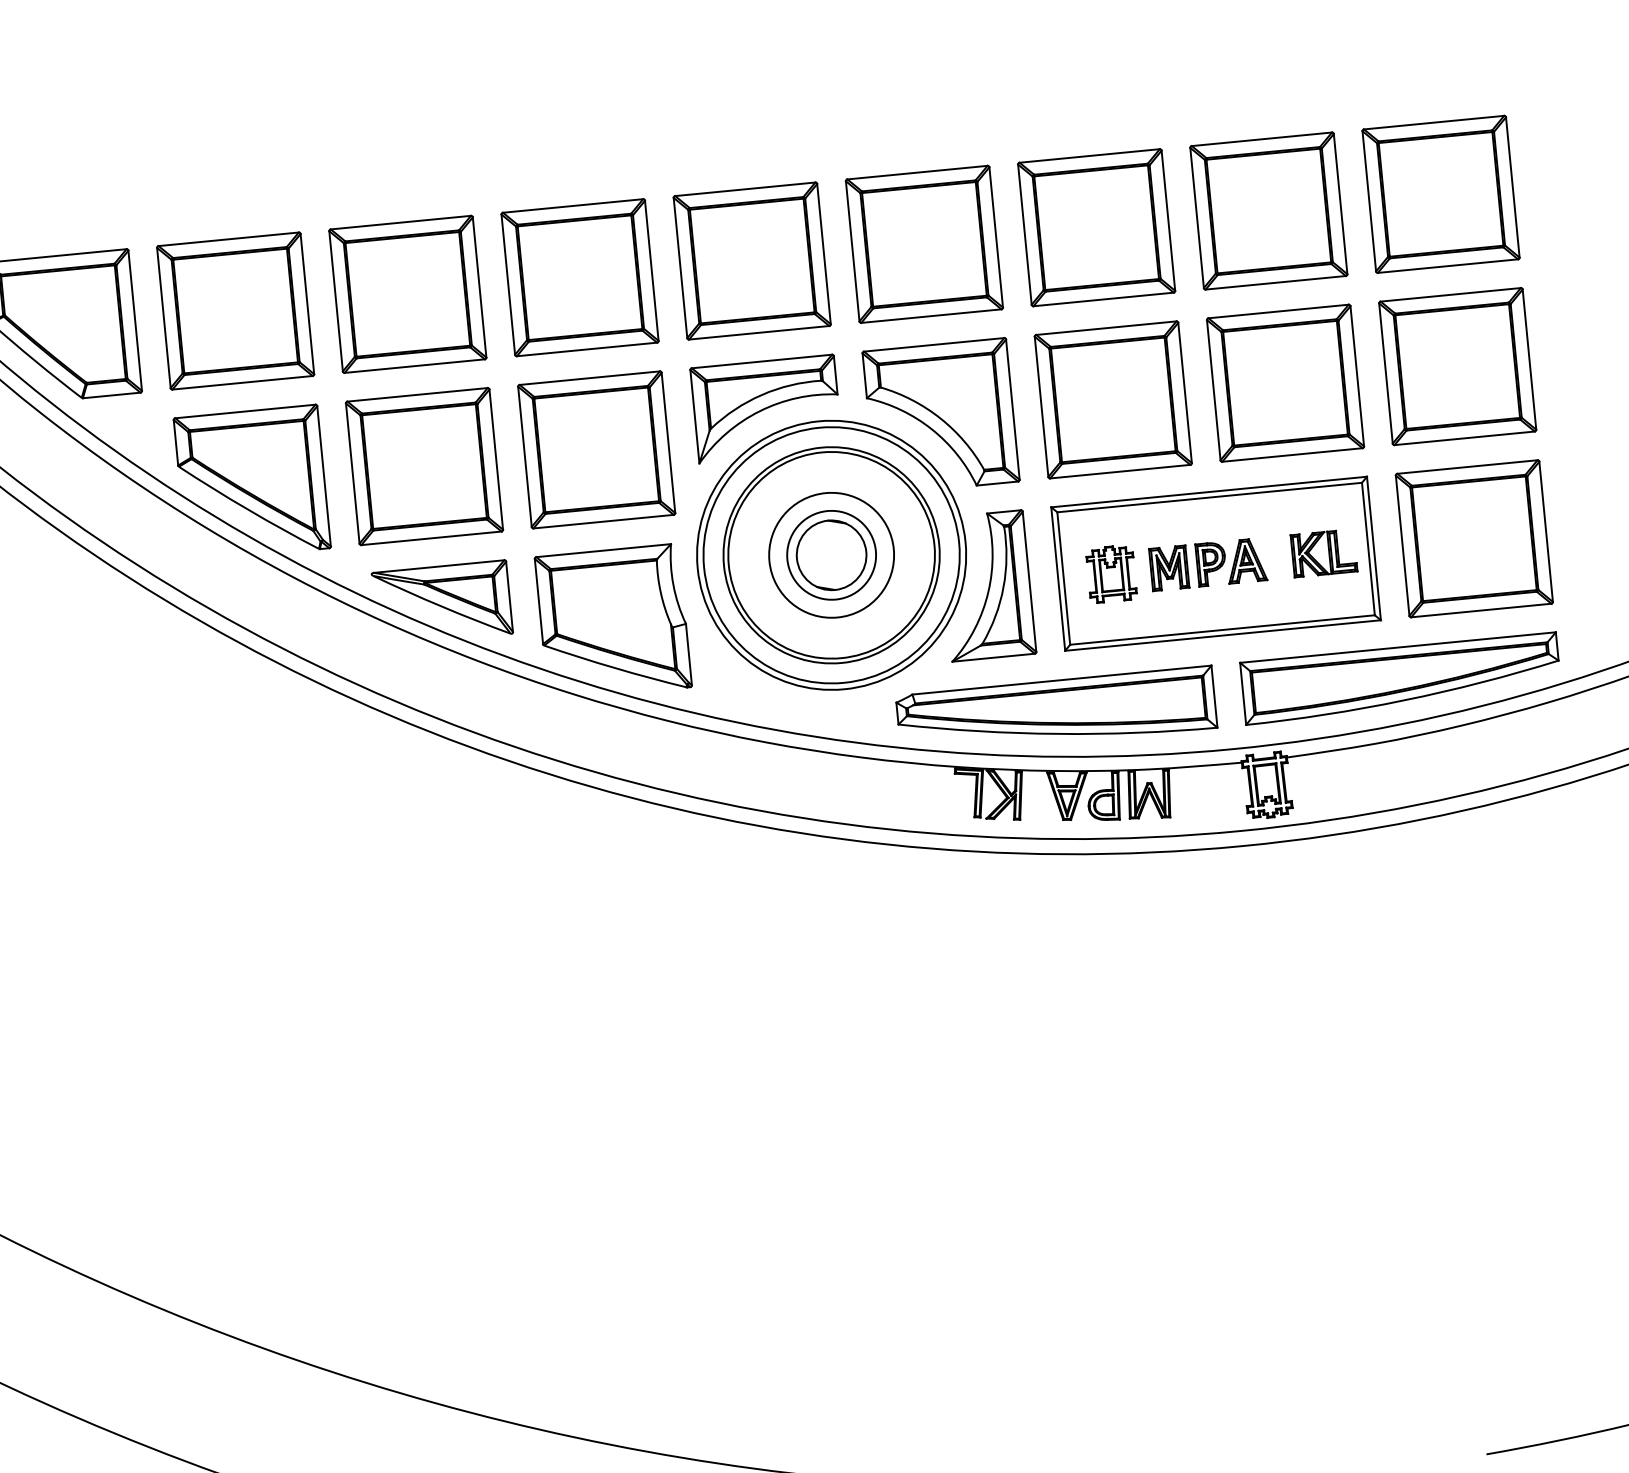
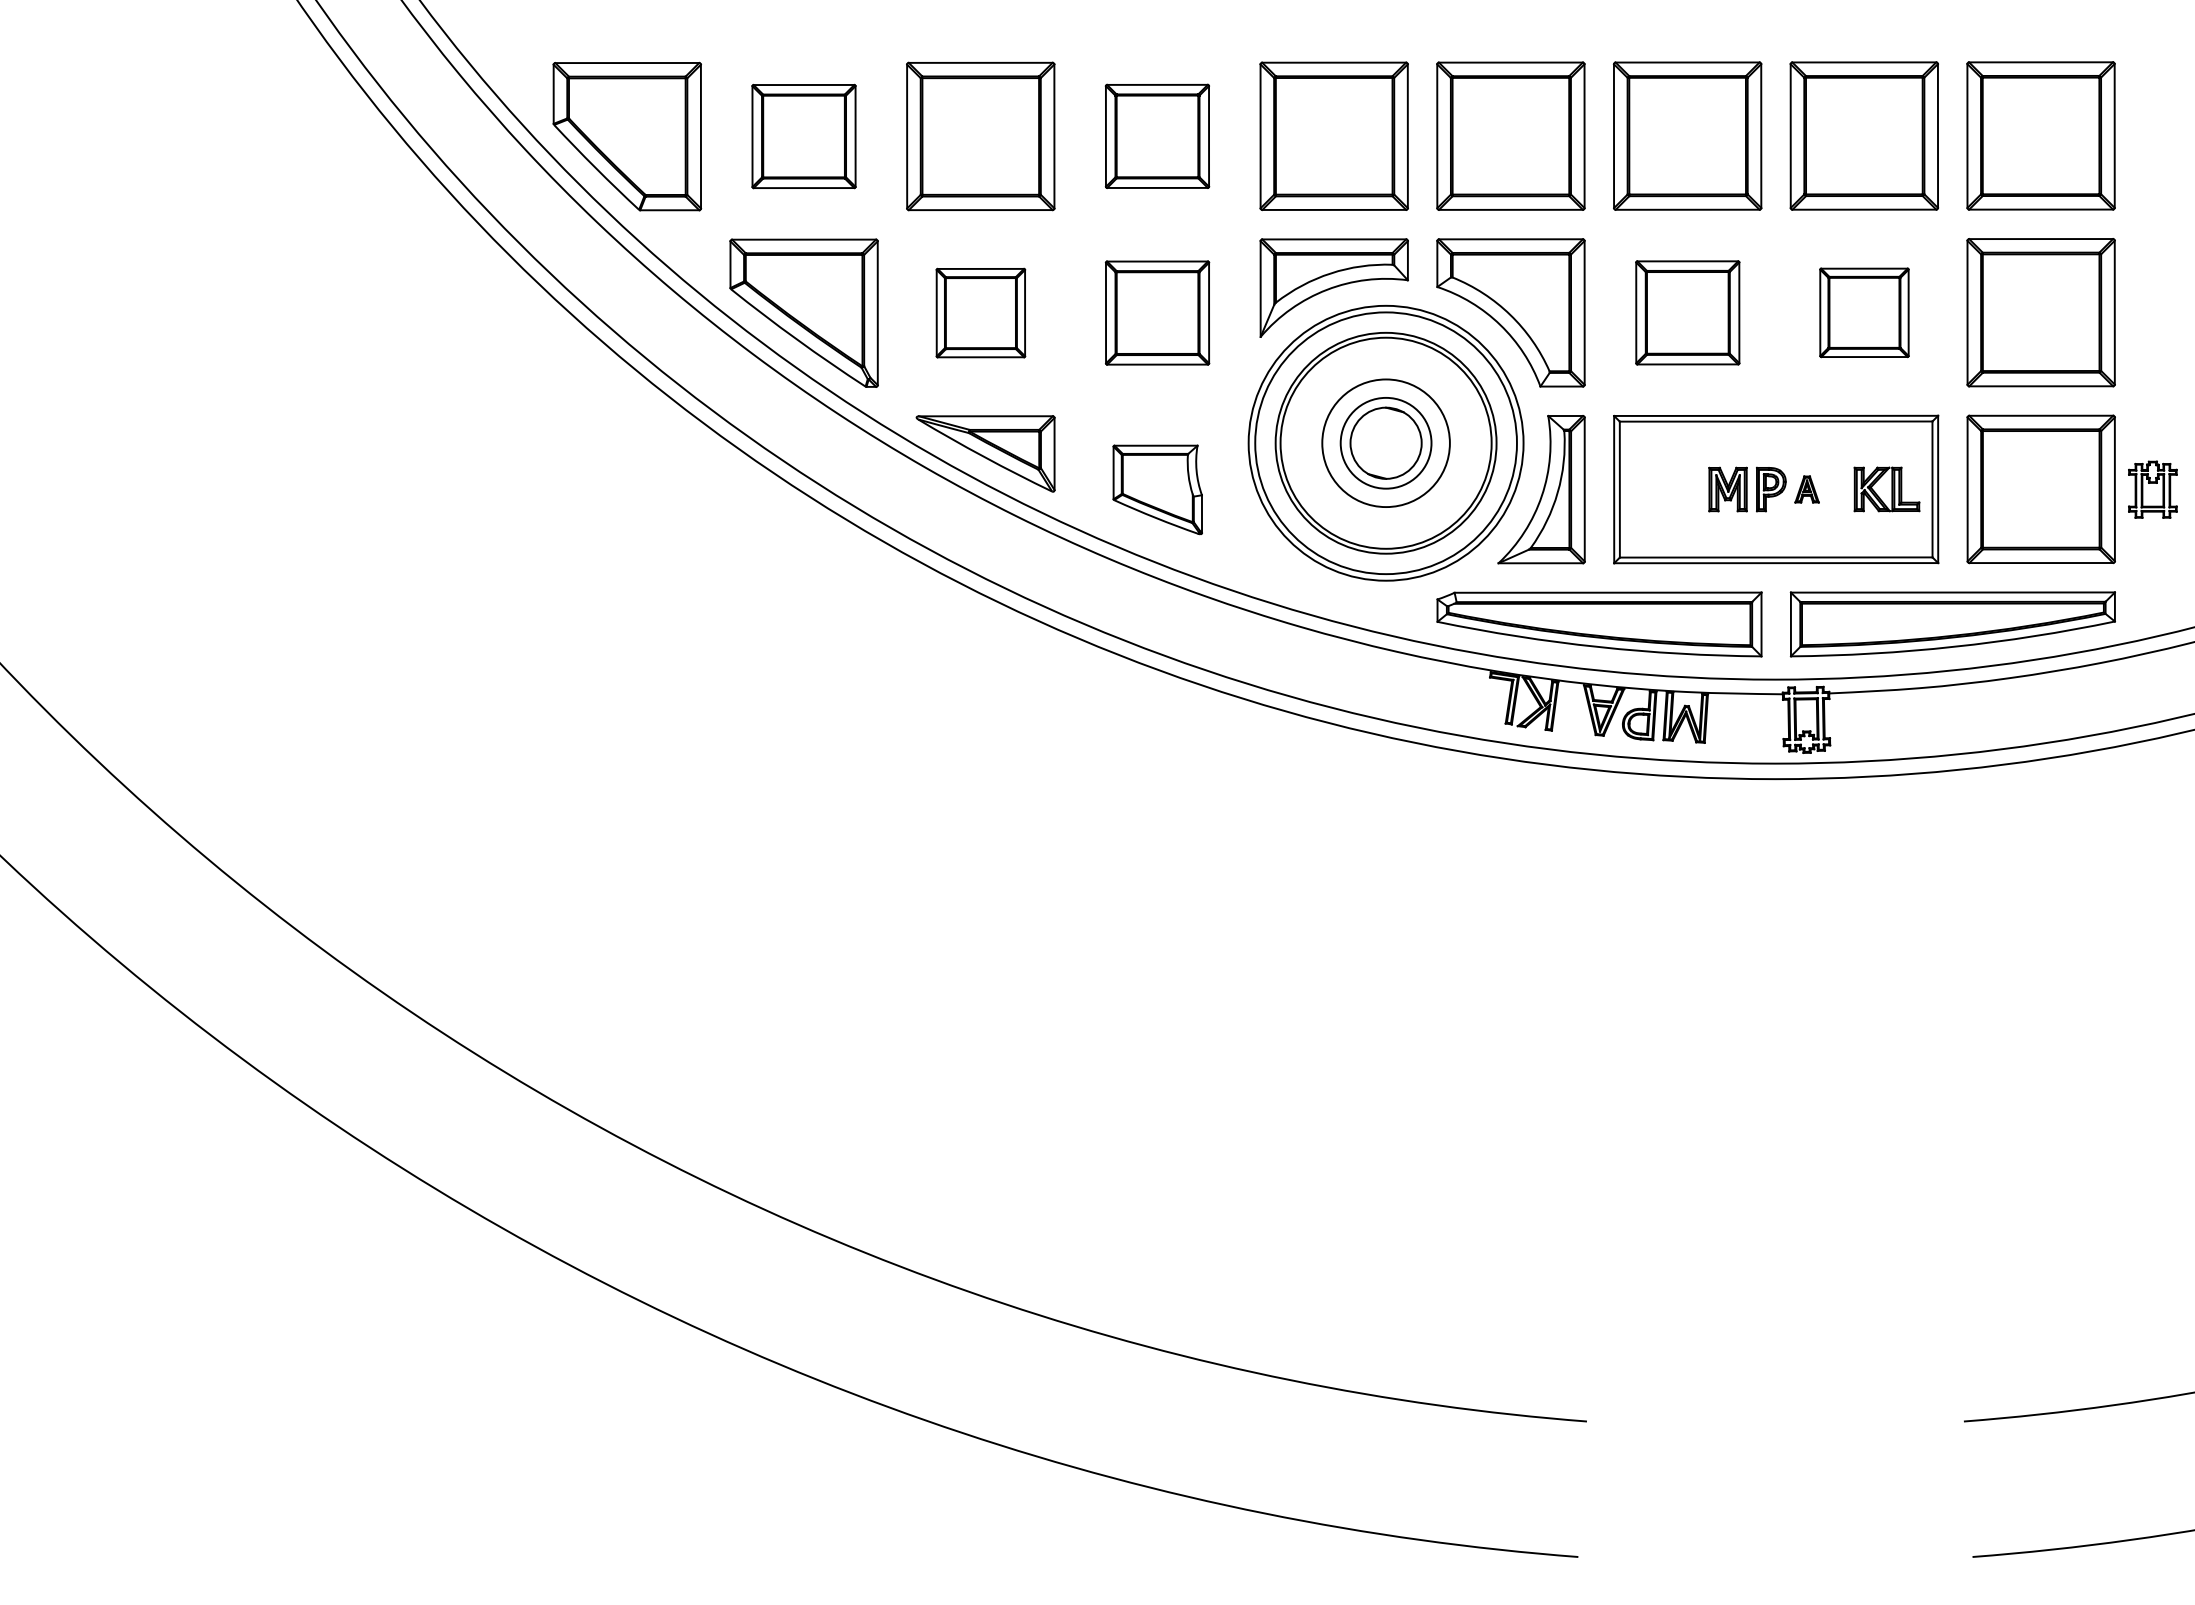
part: (580, 277) -> (1157, 136), size x0.7
part: (235, 311) -> (803, 136), size x0.7
part: (1285, 382) -> (1864, 312), size x0.6
part: (1113, 399) -> (1687, 312), size x0.7
part: (596, 449) -> (1157, 312), size x0.7
part: (424, 465) -> (980, 312), size x0.6
part: (1245, 560) -> (1806, 489), size x0.6
part: (1111, 573) -> (2152, 489), moved
part: (613, 621) -> (1157, 489), size x0.6

